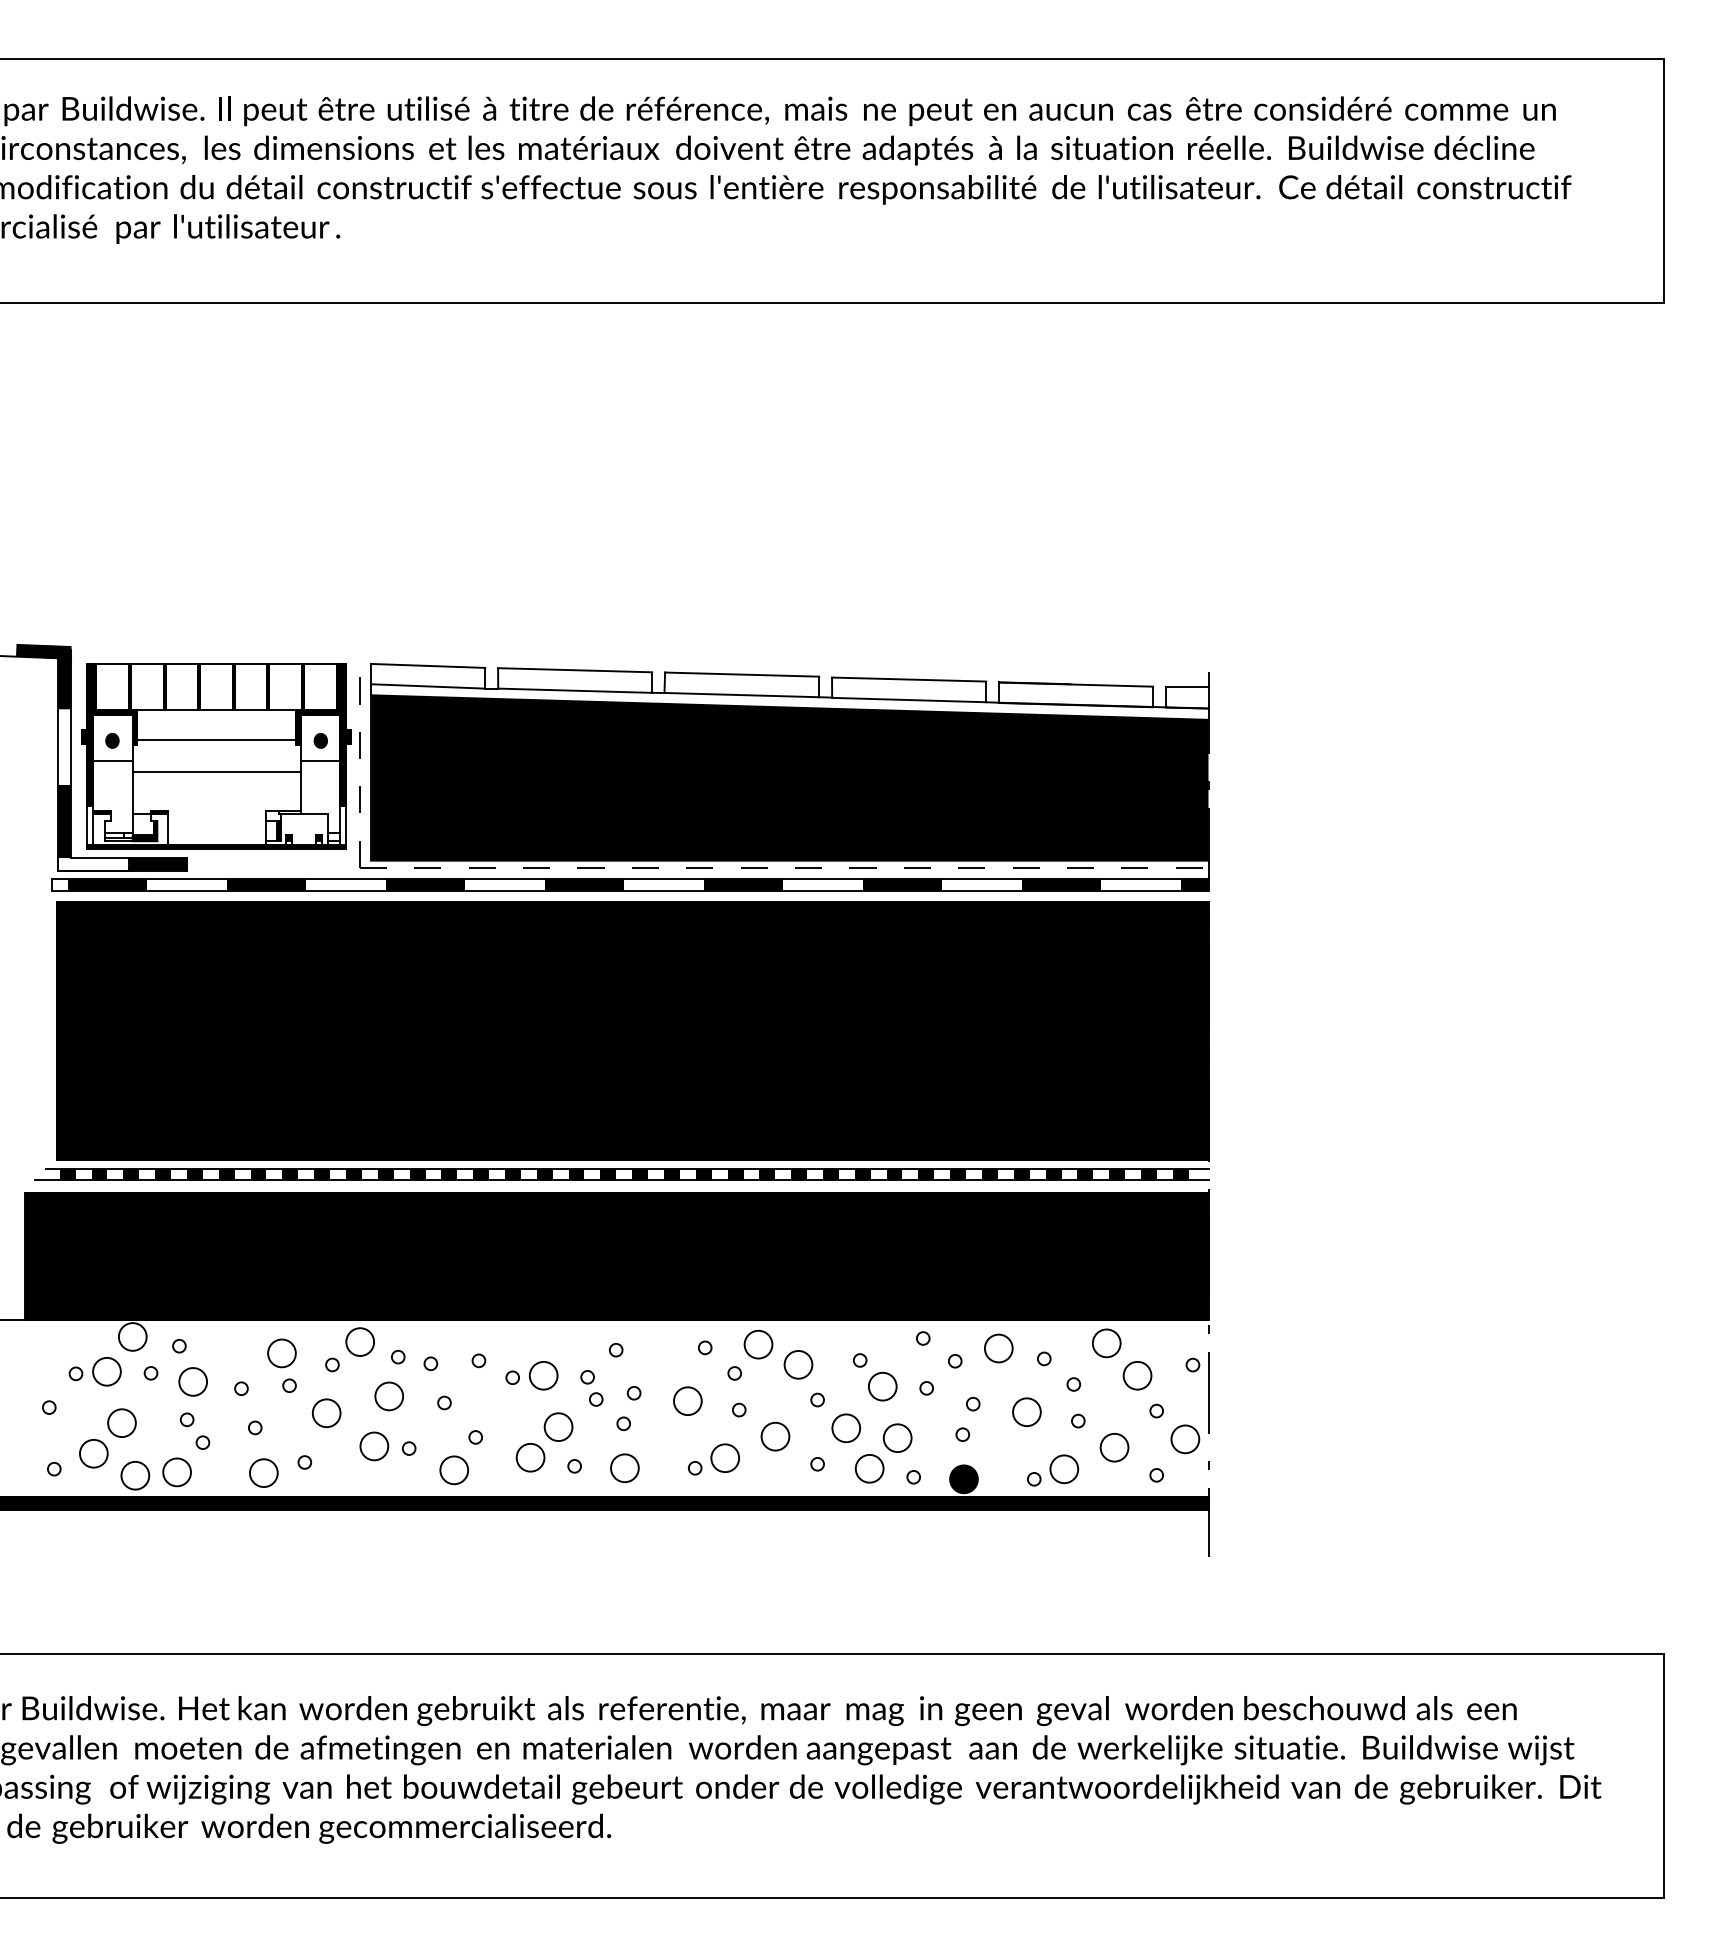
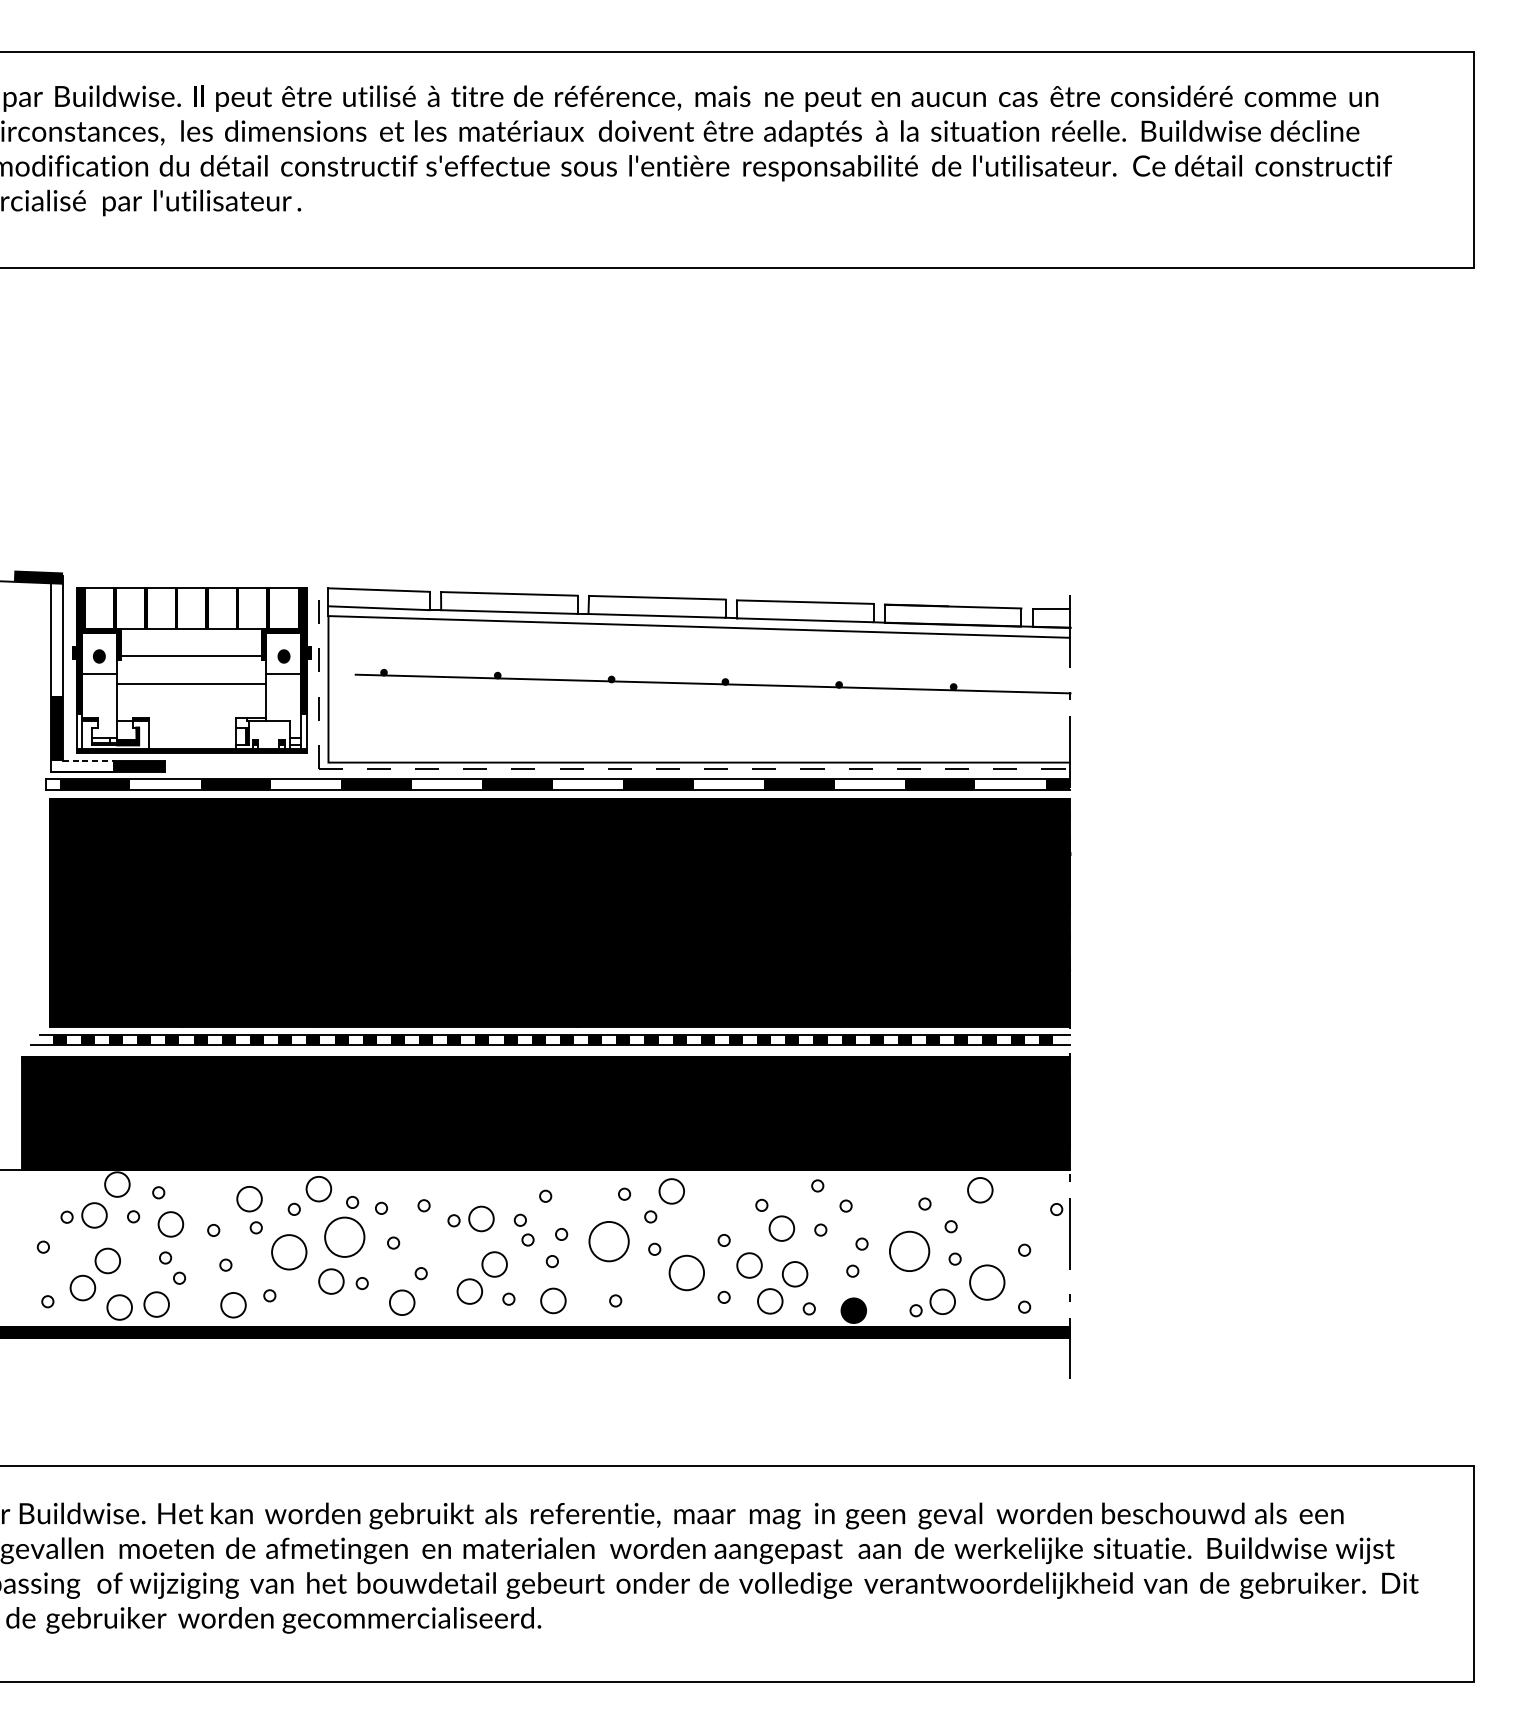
fill: (57, 677) -> (50, 600), removed
fill: (789, 777) -> (699, 688), removed
line: (99, 858) -> (87, 760), solid -> dashed
part: (998, 1348) -> (884, 1194), removed
part: (798, 1364) -> (707, 1208), removed
part: (1137, 1375) -> (1007, 1218), removed
part: (388, 1396) -> (343, 1237), size x1.6
part: (687, 1400) -> (608, 1240), size x1.6
part: (1026, 1411) -> (909, 1250), size x1.6
part: (326, 1412) -> (289, 1251), size x1.4
part: (775, 1436) -> (686, 1272), size x1.4
part: (1185, 1439) -> (1050, 1275), removed
part: (1114, 1447) -> (987, 1282), size x1.4
part: (724, 1457) -> (641, 1291), removed

